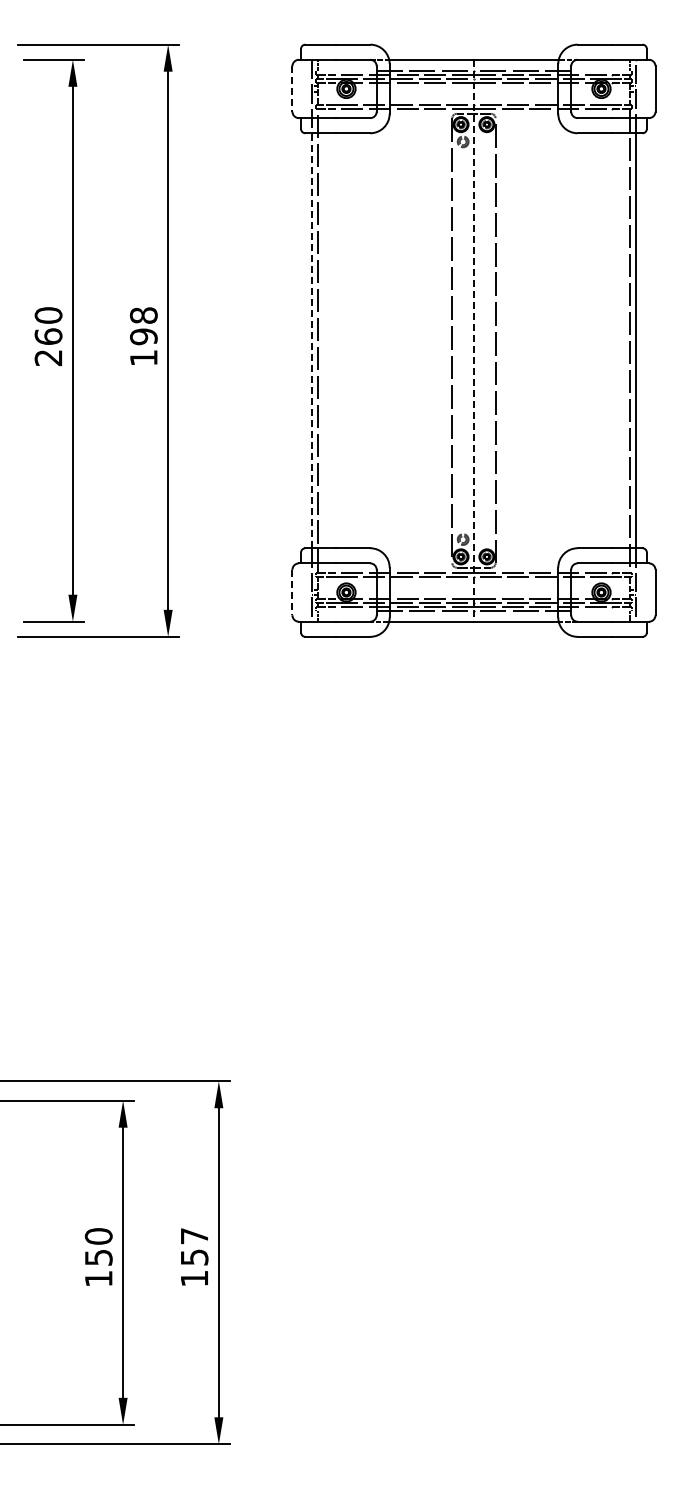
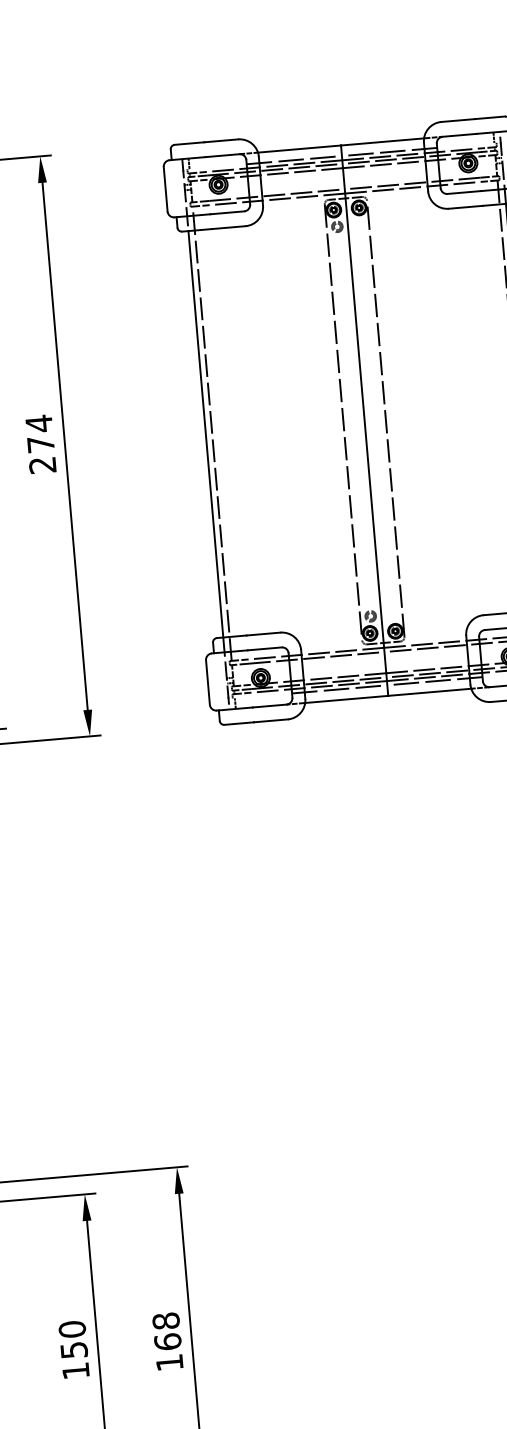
line: (292, 88) -> (165, 188), dashed -> solid
text: (143, 336) -> (40, 444), 198 -> 274
line: (311, 340) -> (205, 434), dashed -> solid
line: (473, 340) -> (364, 420), dashed -> solid
line: (292, 592) -> (208, 682), dashed -> solid
text: (194, 1246) -> (166, 1331), 157 -> 168

